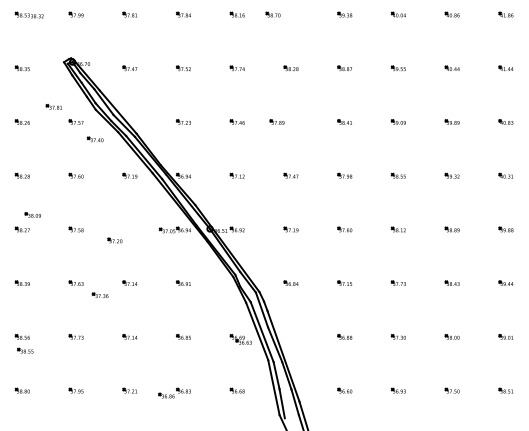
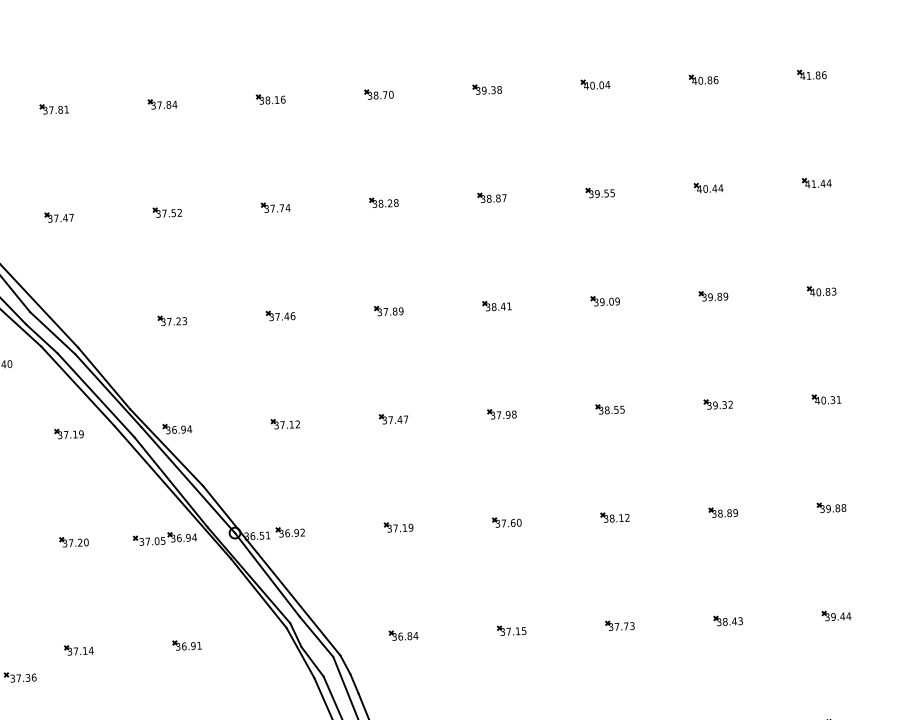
part: (272, 14) -> (377, 93), moved
part: (276, 121) -> (387, 309), moved
part: (114, 240) -> (72, 541), moved

